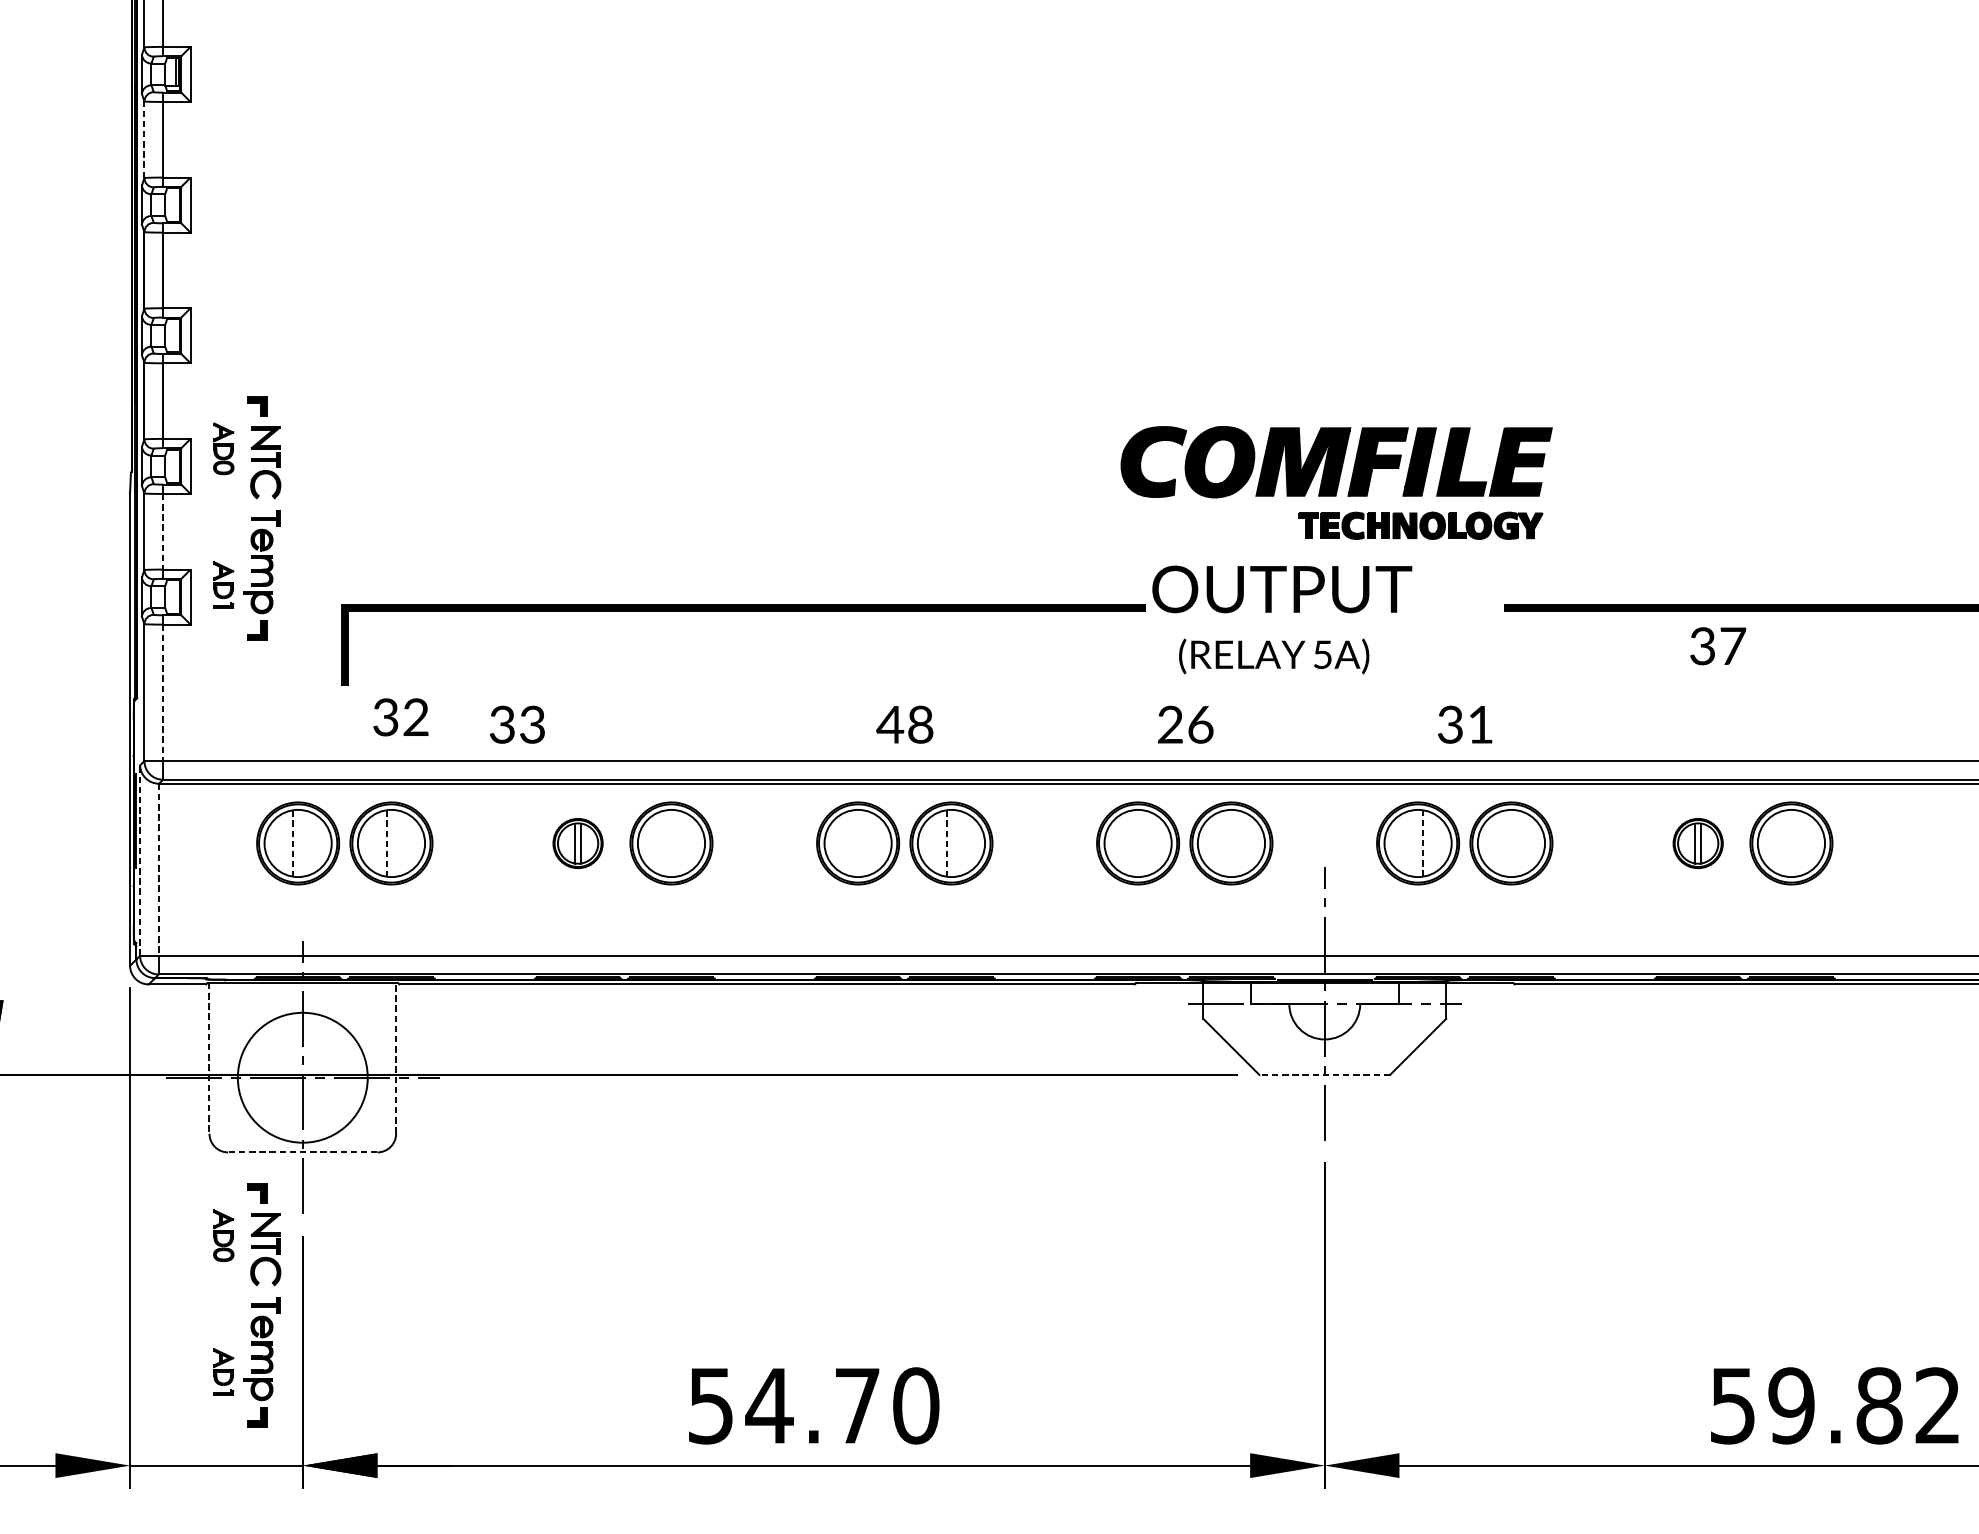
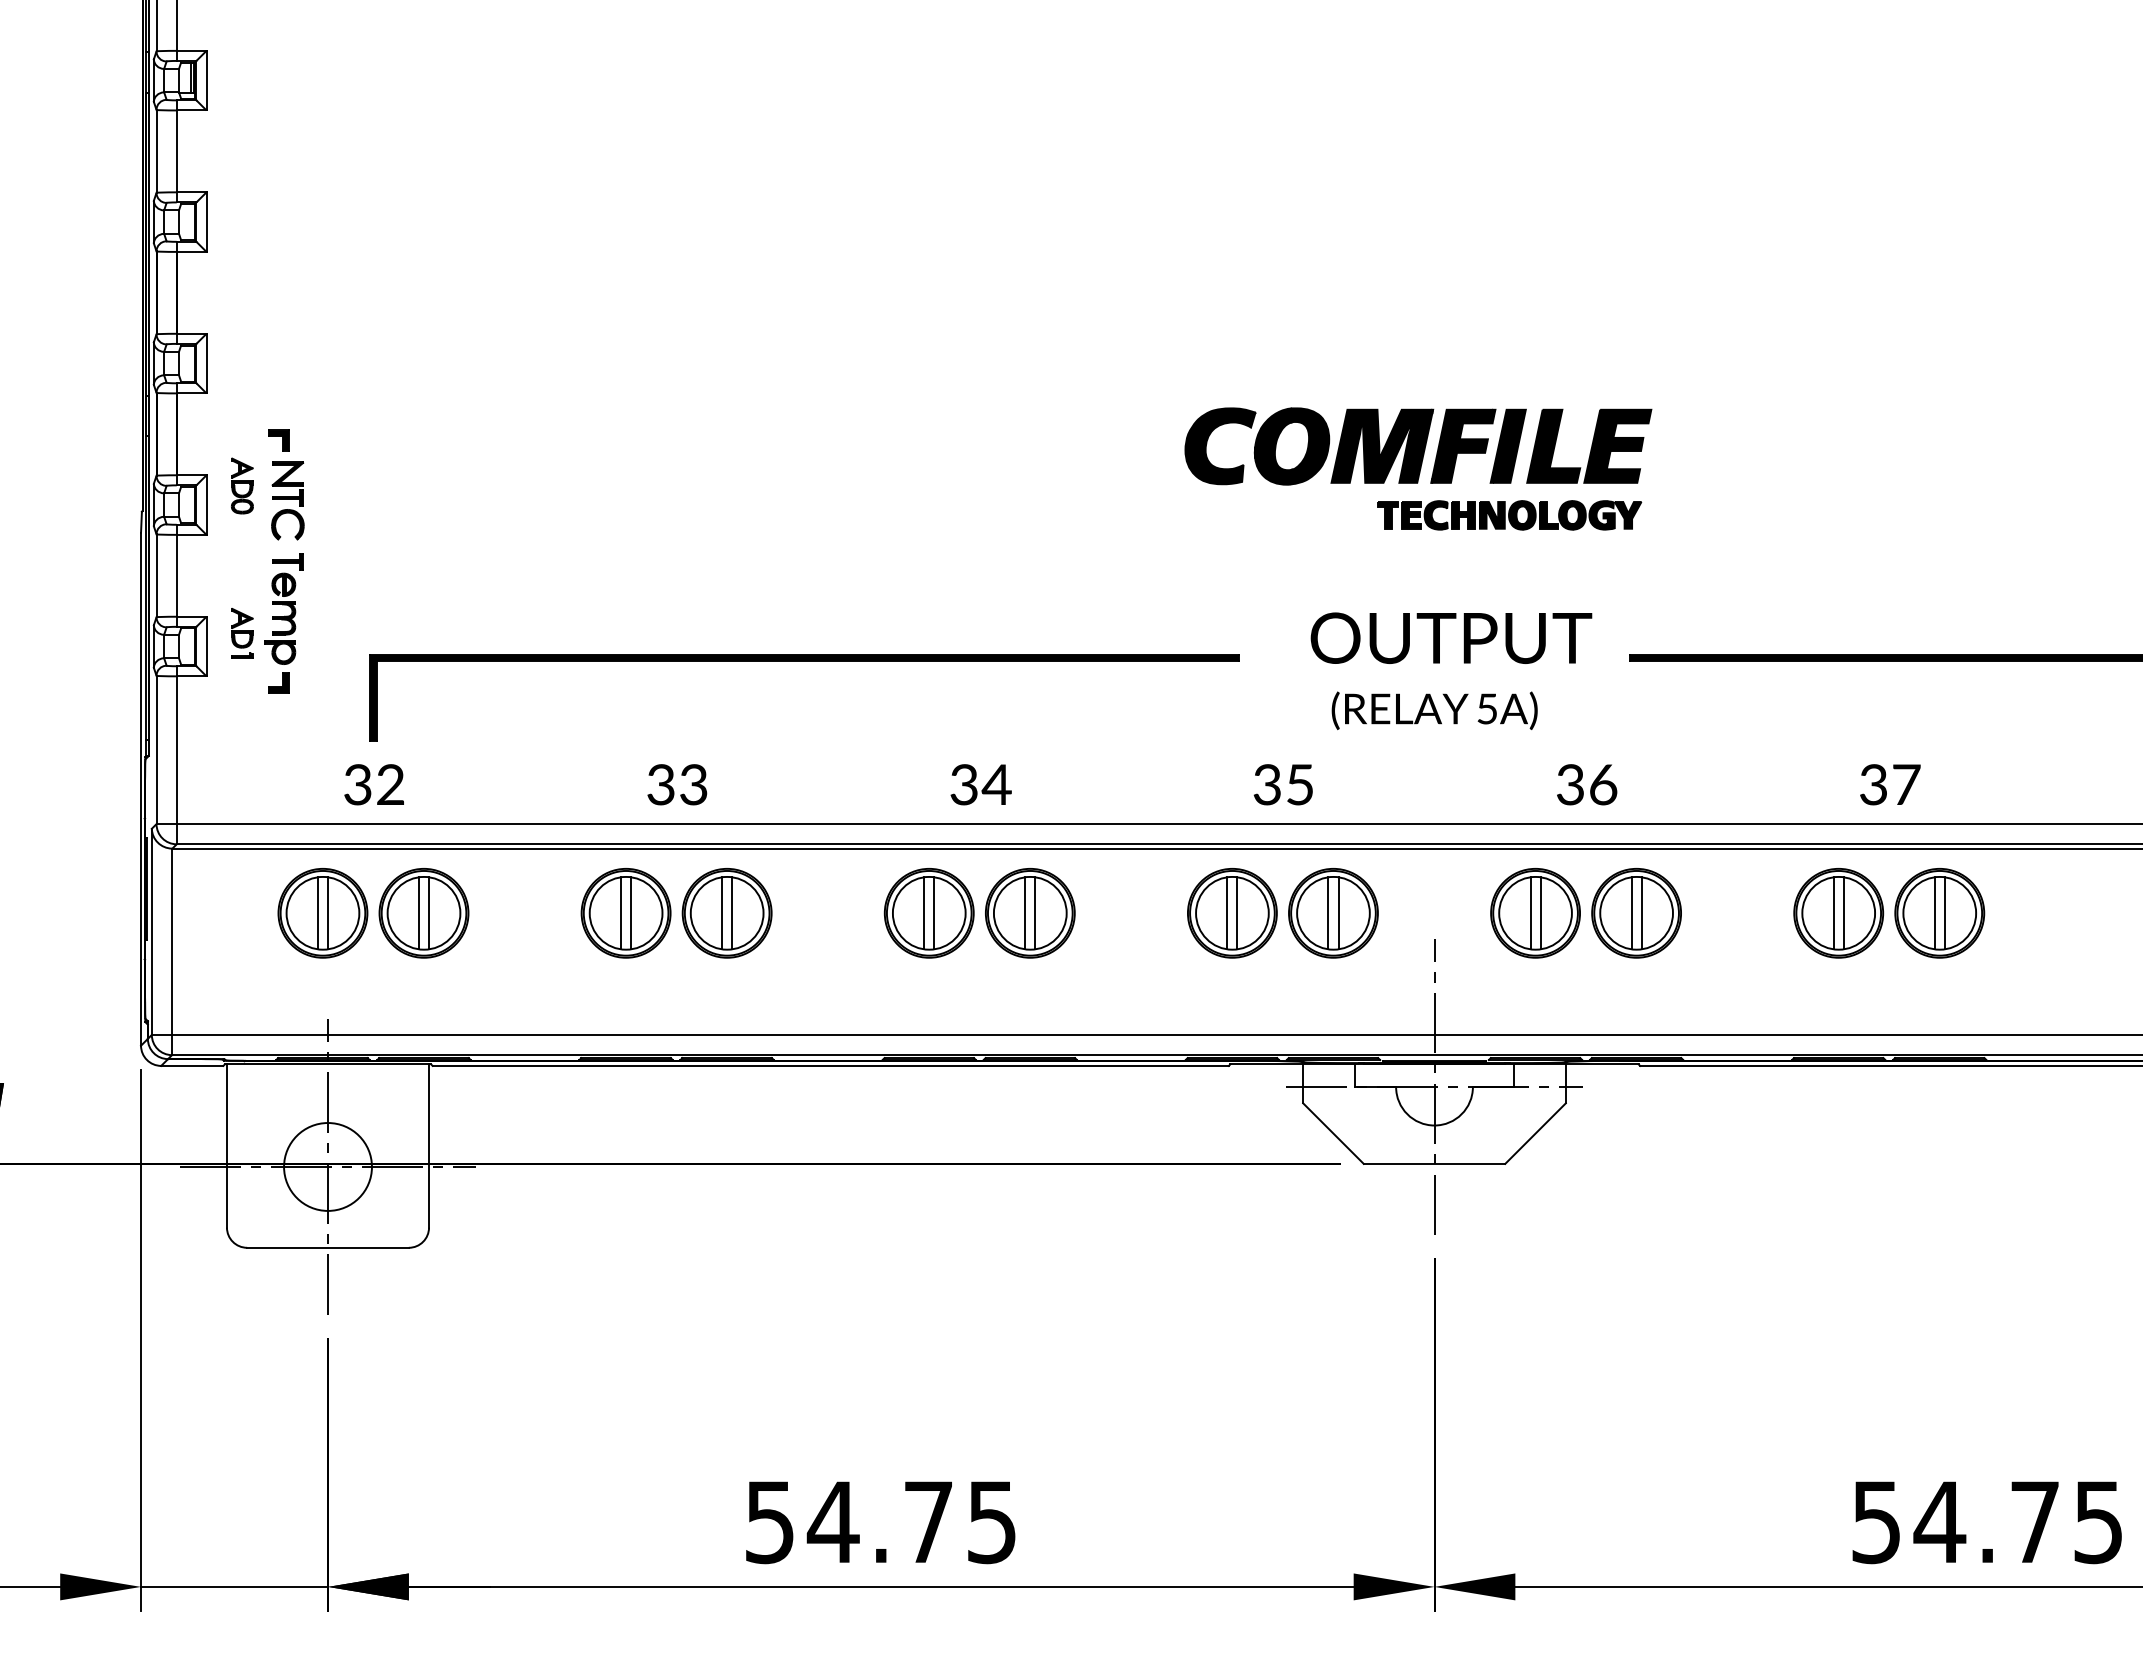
line: (144, 138) -> (156, 150), dashed -> solid
part: (1336, 482) -> (1418, 468), moved
line: (162, 531) -> (176, 575), dashed -> solid
text: (1282, 588) -> (1451, 637), moved
text: (1718, 646) -> (1890, 784), moved
text: (1273, 656) -> (1434, 710), moved
line: (162, 693) -> (176, 750), dashed -> solid
text: (400, 717) -> (373, 784), moved
text: (517, 724) -> (677, 784), moved
text: (904, 724) -> (979, 784), 48 -> 34
text: (1185, 724) -> (1283, 784), 26 -> 35
text: (1480, 724) -> (1603, 784), 31 -> 36
line: (1422, 842) -> (1540, 912), dashed -> solid
line: (293, 843) -> (317, 913), dashed -> solid
line: (303, 843) -> (328, 913), added
line: (386, 843) -> (418, 913), dashed -> solid
line: (396, 843) -> (429, 913), added
part: (577, 843) -> (625, 913), size x1.67
line: (667, 843) -> (722, 913), added
line: (676, 843) -> (732, 913), added
line: (853, 843) -> (924, 913), added
line: (862, 843) -> (934, 913), added
line: (947, 843) -> (1025, 913), dashed -> solid
line: (956, 843) -> (1035, 913), added
line: (1133, 843) -> (1227, 913), added
line: (1142, 843) -> (1237, 913), added
line: (1226, 843) -> (1328, 913), added
line: (1236, 843) -> (1338, 913), added
line: (1413, 843) -> (1530, 913), added
line: (1506, 843) -> (1631, 913), added
line: (1515, 843) -> (1641, 913), added
part: (1697, 843) -> (1838, 913), size x1.67
line: (1786, 843) -> (1934, 913), added
line: (1795, 843) -> (1944, 913), added
line: (139, 860) -> (151, 931), dashed -> solid
line: (159, 870) -> (172, 942), dashed -> solid
line: (209, 1058) -> (226, 1146), dashed -> solid
line: (396, 1058) -> (429, 1146), dashed -> solid
line: (1324, 1074) -> (1434, 1163), dashed -> solid
circle: (302, 1077) -> (327, 1166), size x0.62
line: (303, 1152) -> (328, 1247), dashed -> solid
part: (246, 1305) -> (267, 1413), removed
text: (916, 1406) -> (992, 1522), 54.70 -> 54.75
text: (1863, 1406) -> (2017, 1522), 59.82 -> 54.75

